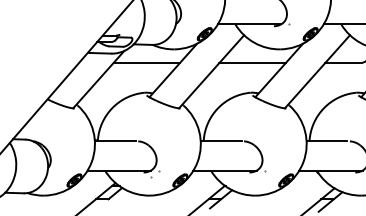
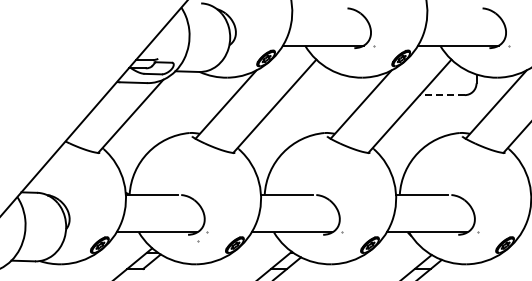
line: (146, 63) -> (191, 95), removed
line: (252, 63) -> (326, 95), removed
line: (342, 63) -> (441, 95), solid -> dashed

